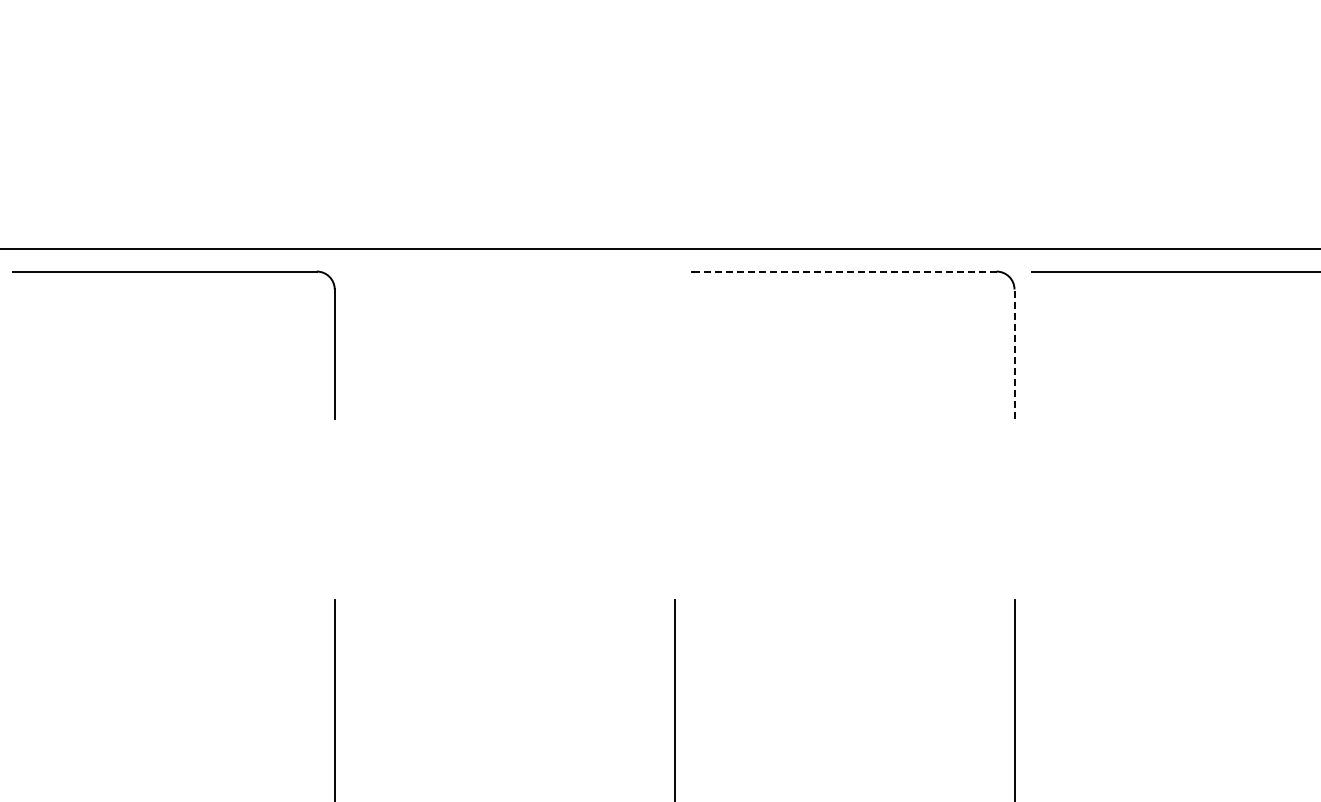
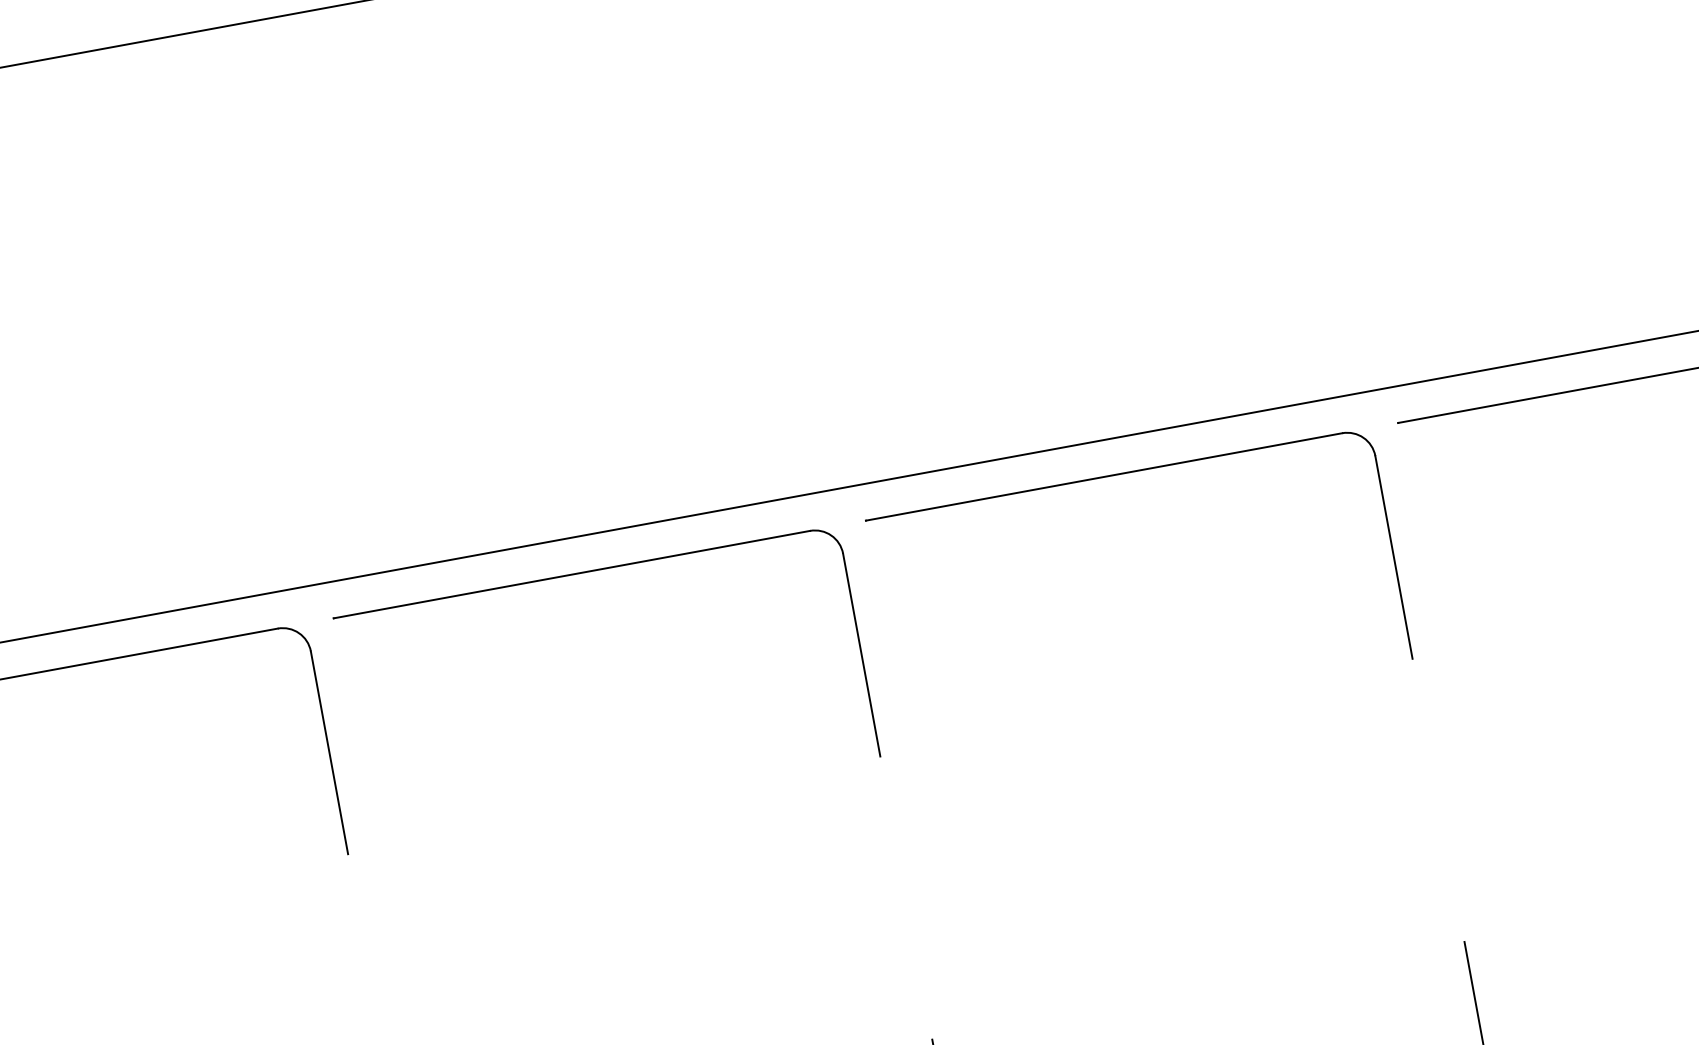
line: (844, 271) -> (1103, 476), dashed -> solid
part: (513, 272) -> (585, 573), added
line: (1014, 354) -> (1394, 557), dashed -> solid

